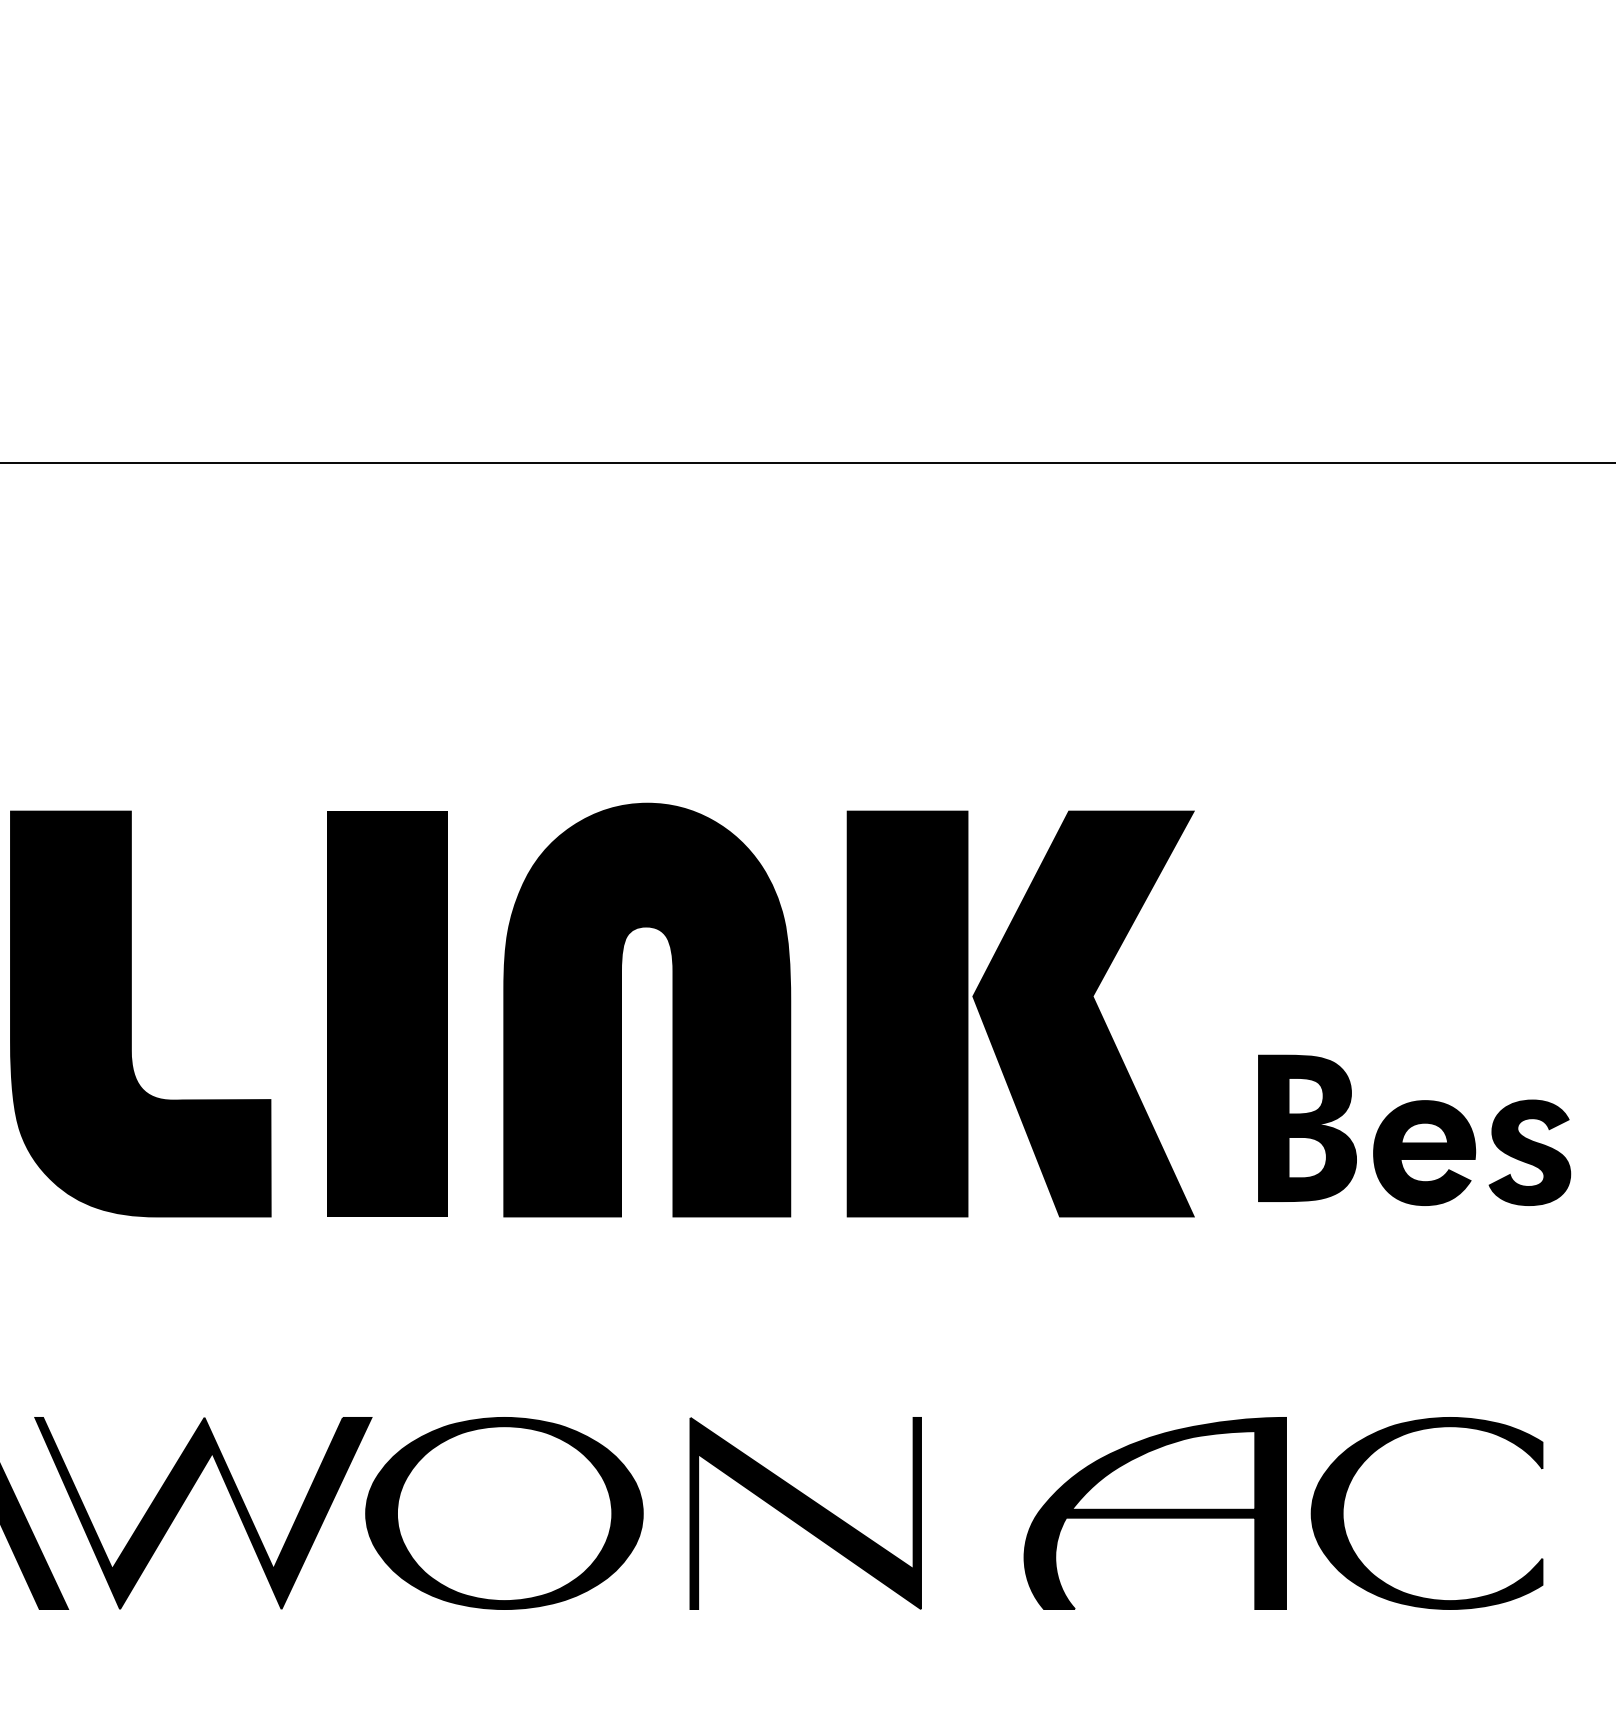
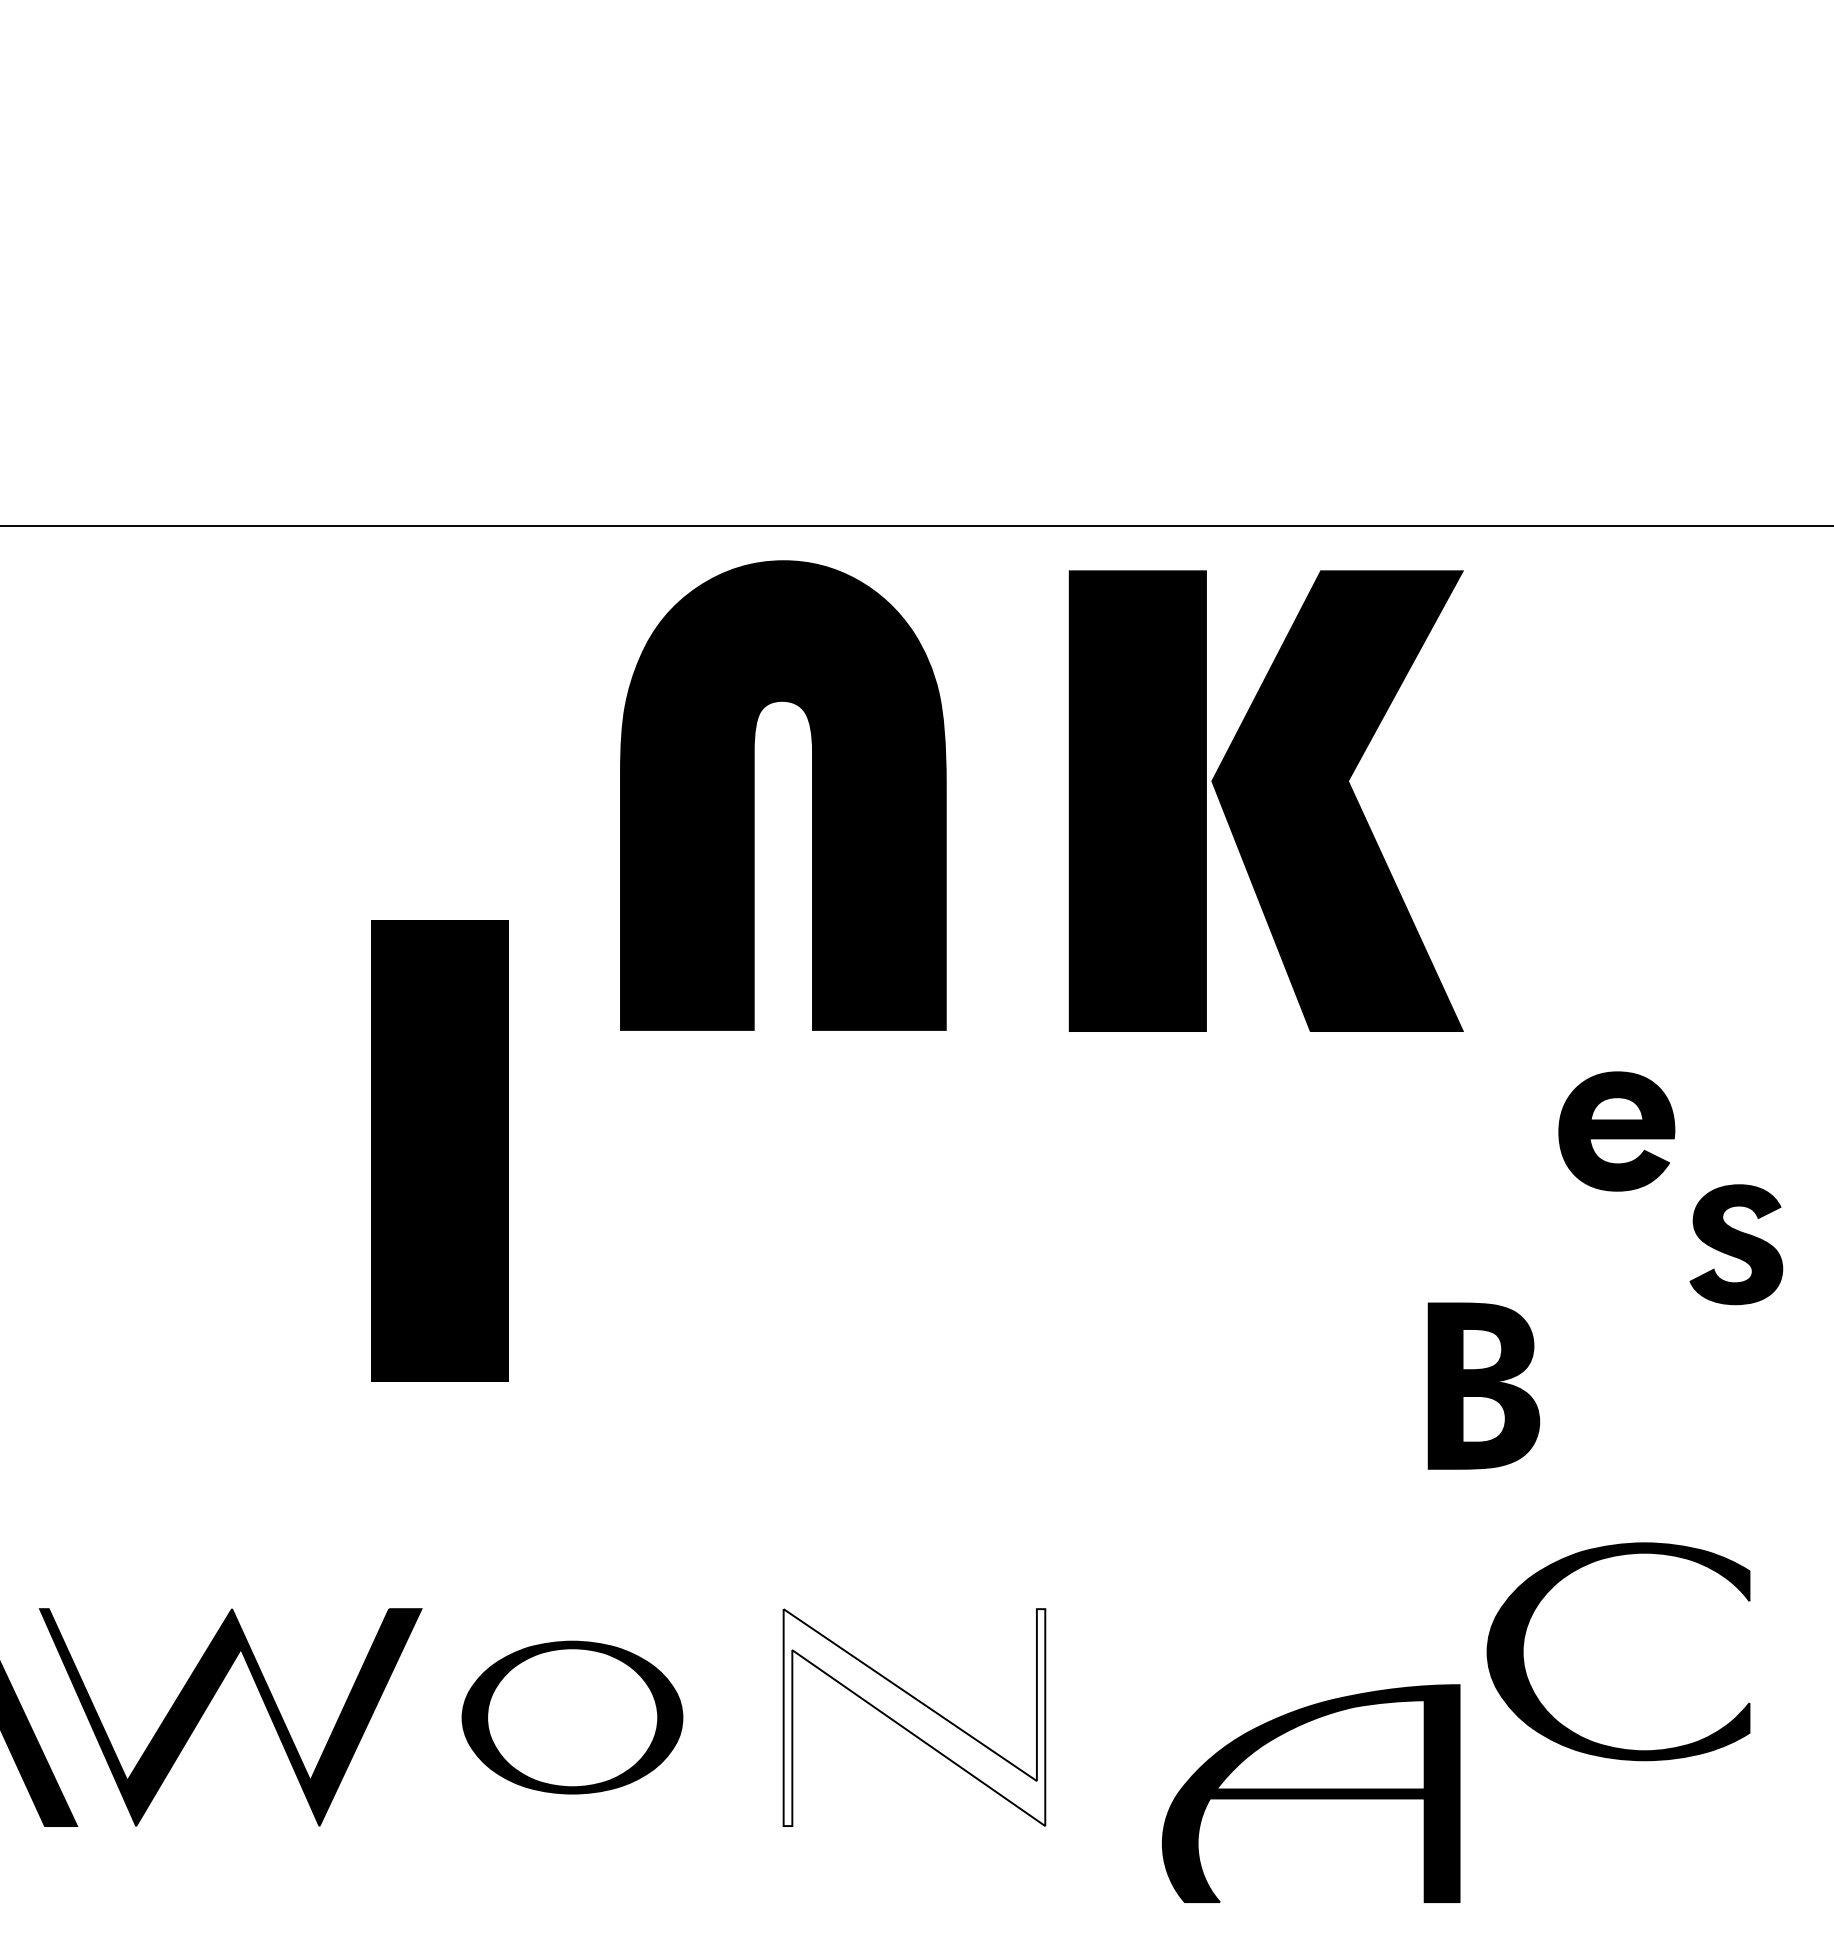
part: (672, 1009) -> (812, 794), moved
fill: (140, 1013) -> (159, 1150), removed
part: (1020, 1013) -> (1266, 800), moved
part: (1307, 1127) -> (1483, 1385), moved
part: (1424, 1152) -> (1616, 1130), moved
part: (1529, 1152) -> (1735, 1244), moved
part: (1377, 1450) -> (1562, 1580), moved
part: (504, 1513) -> (572, 1717), size x0.7
fill: (805, 1513) -> (914, 1717), removed
part: (1154, 1513) -> (1310, 1793), moved

